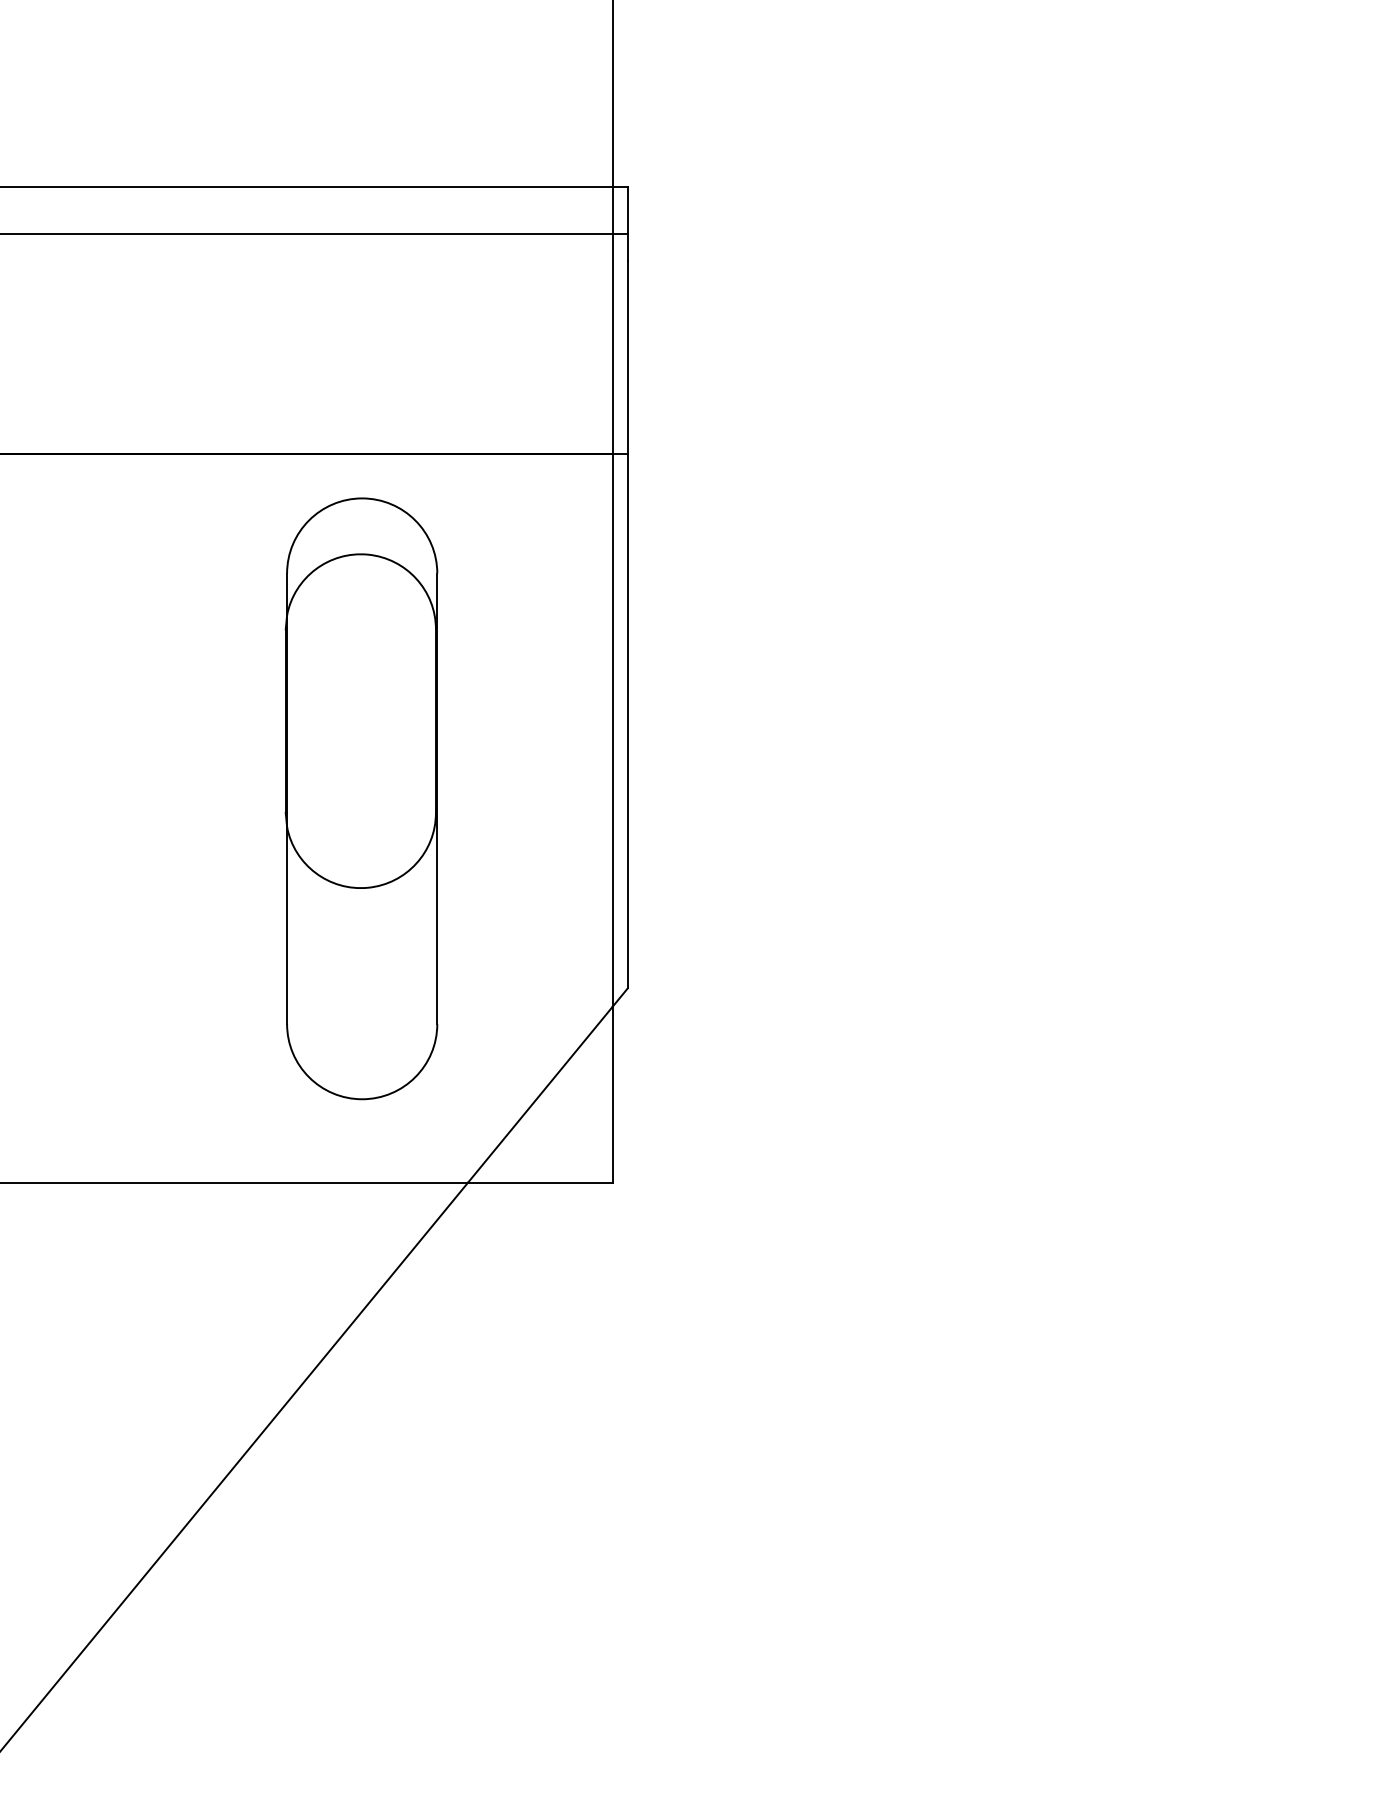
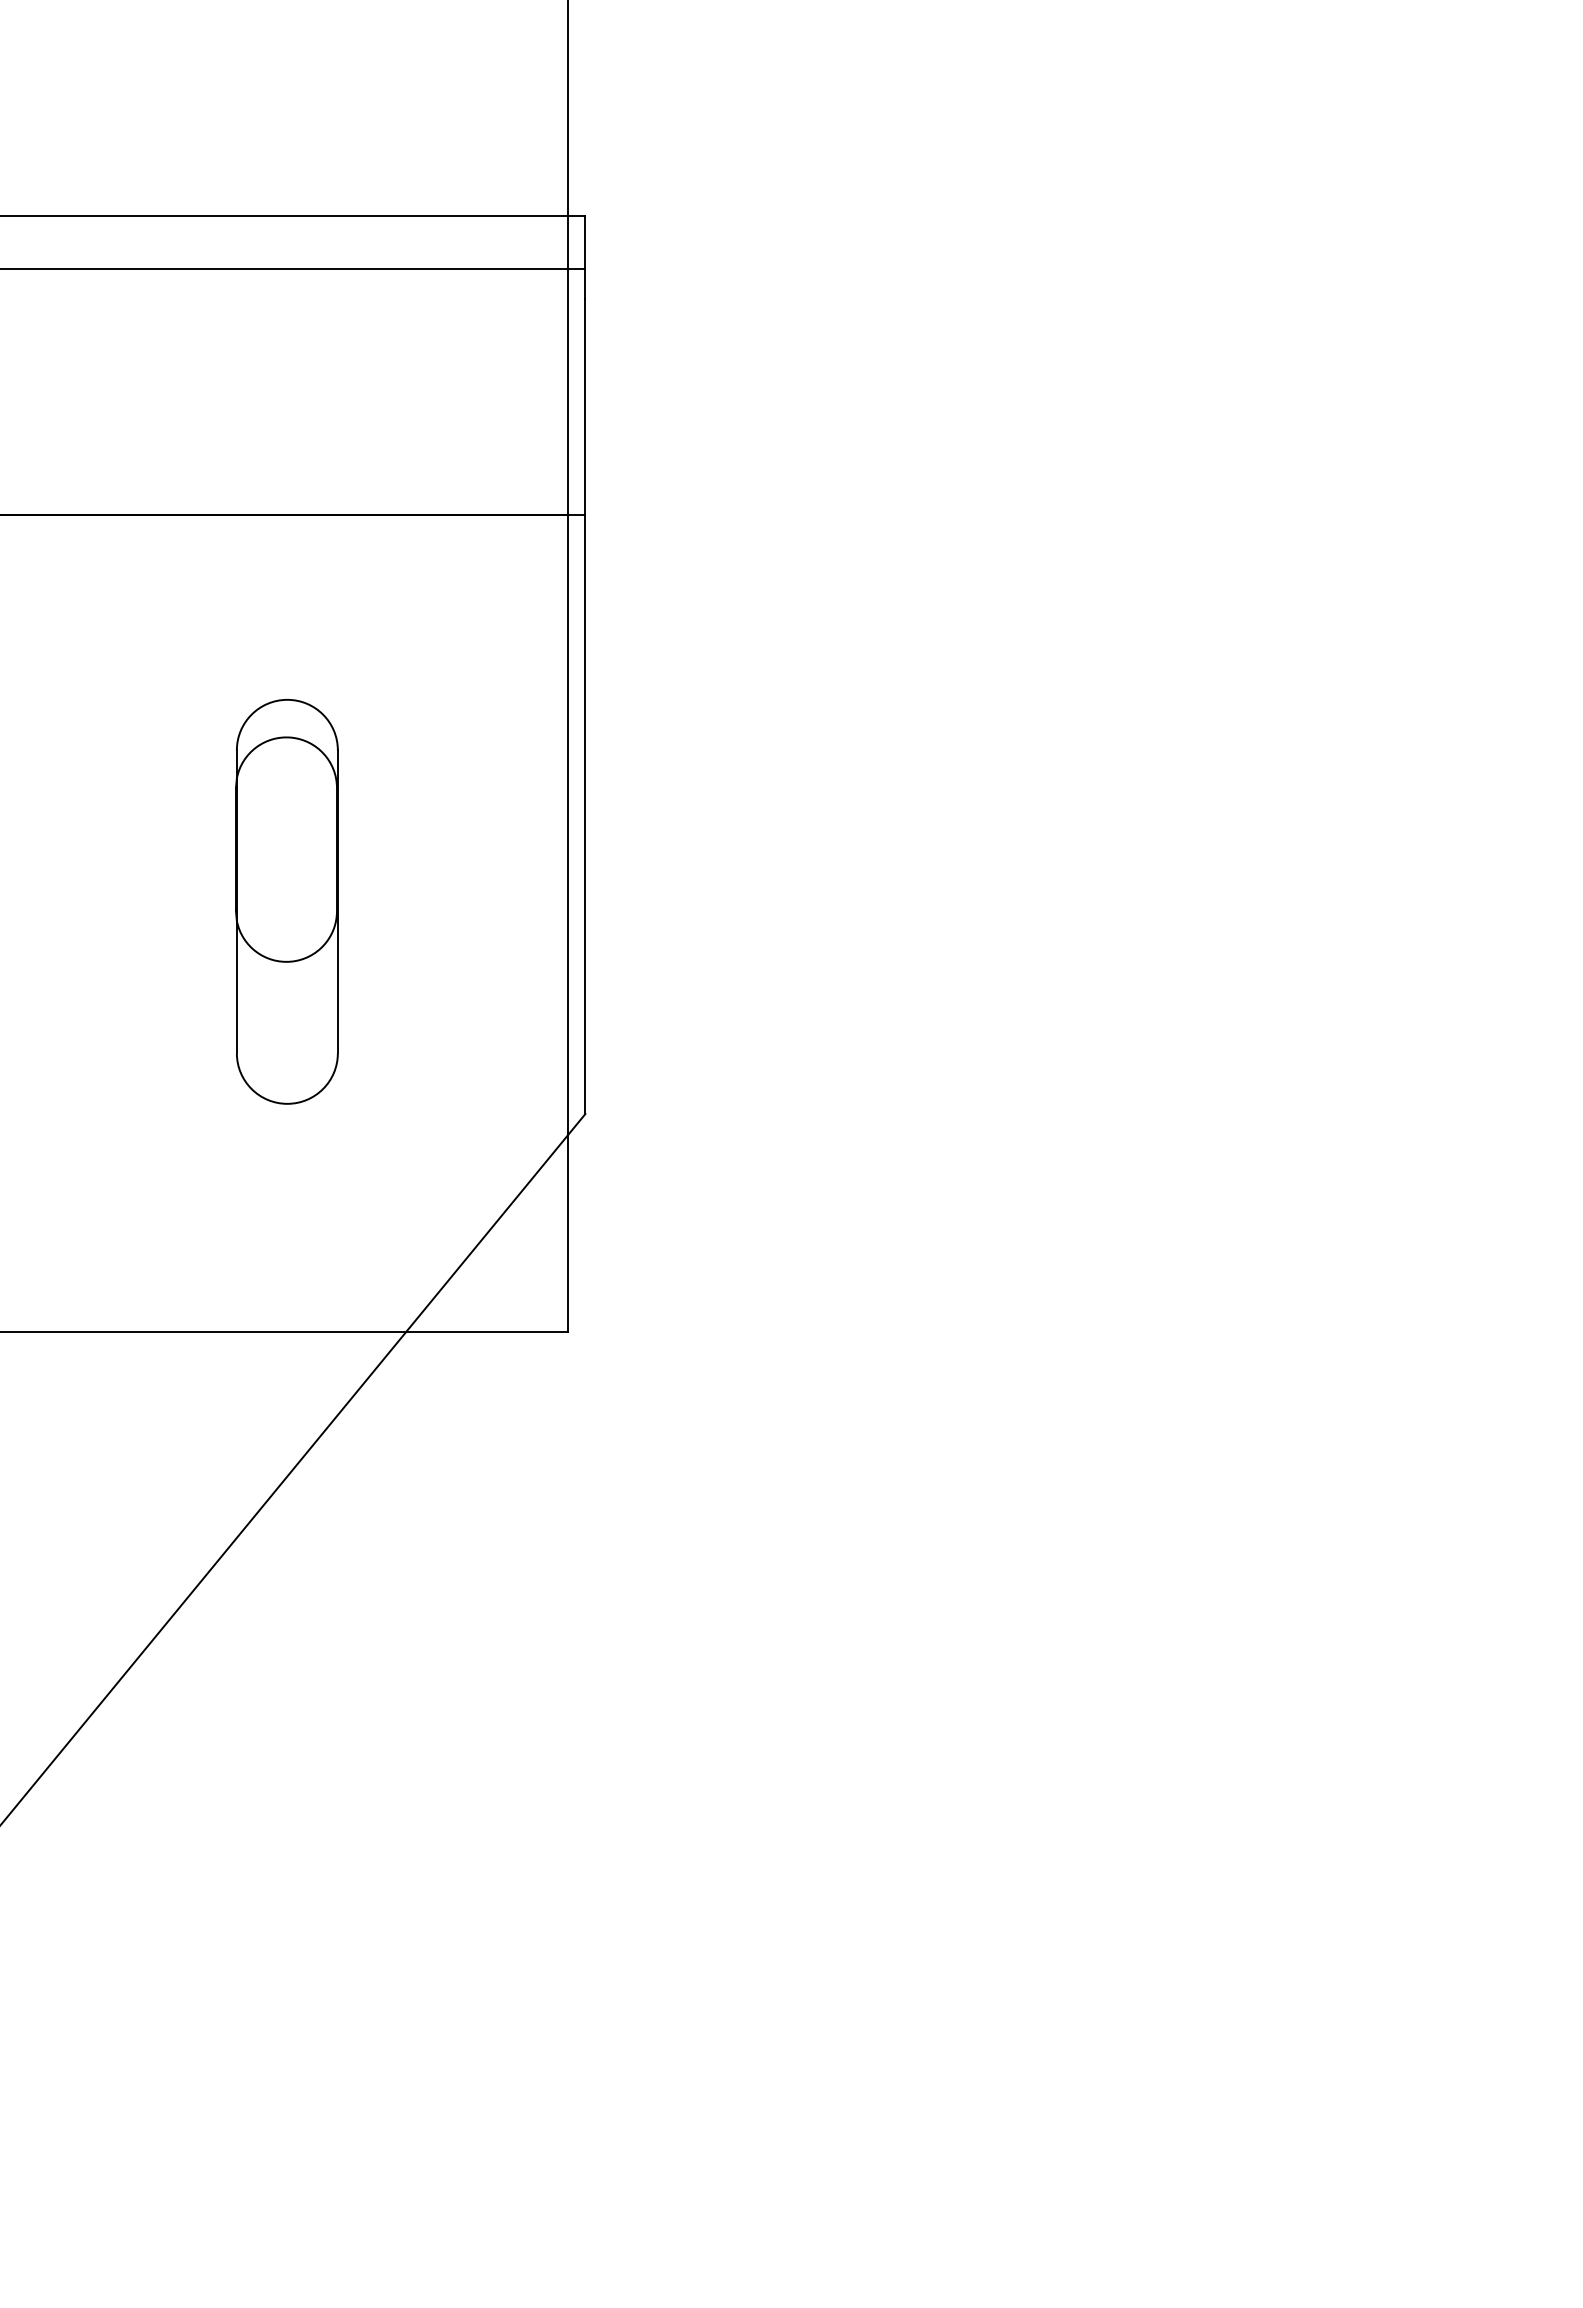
part: (361, 798) -> (286, 901), size x0.6

